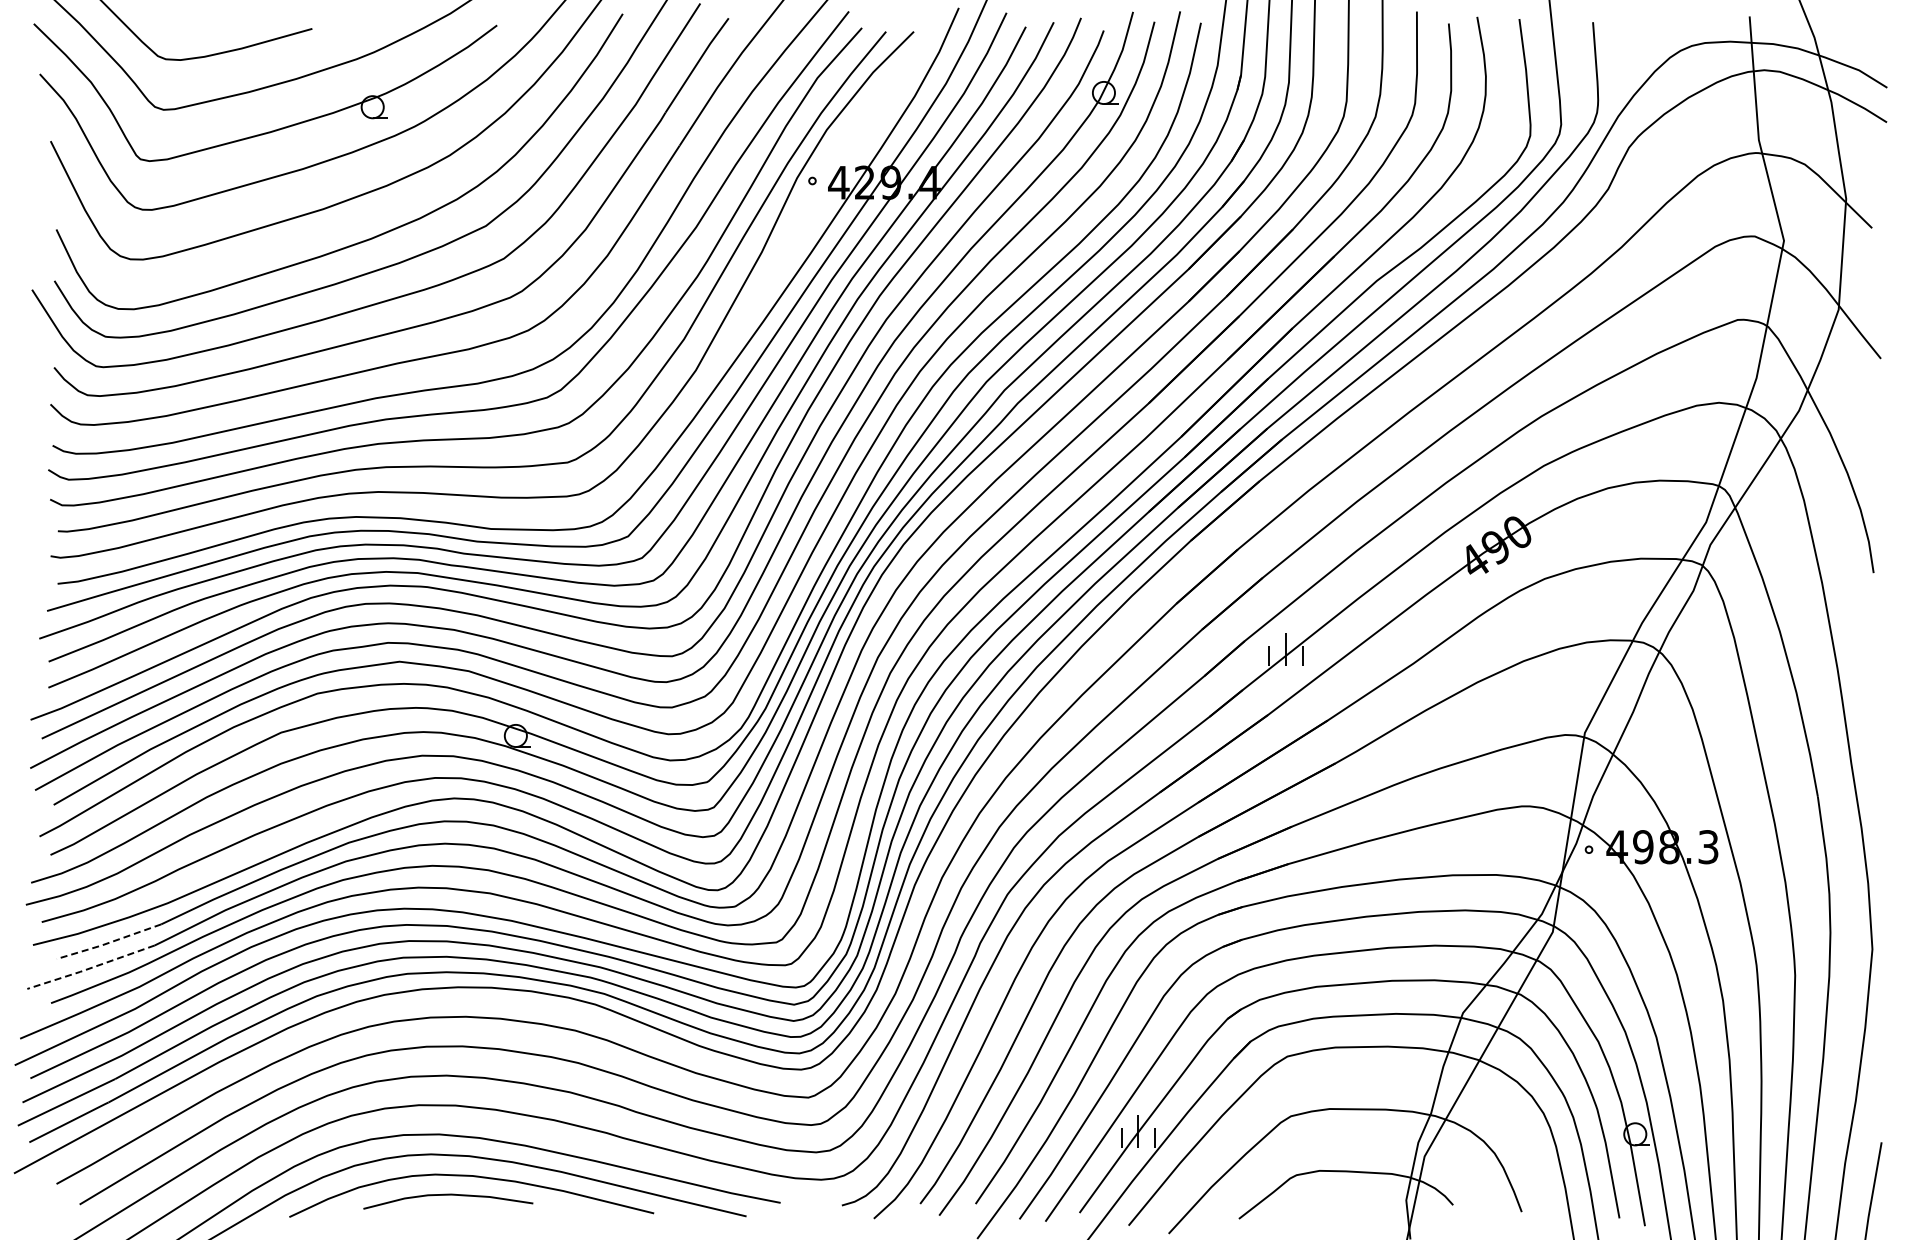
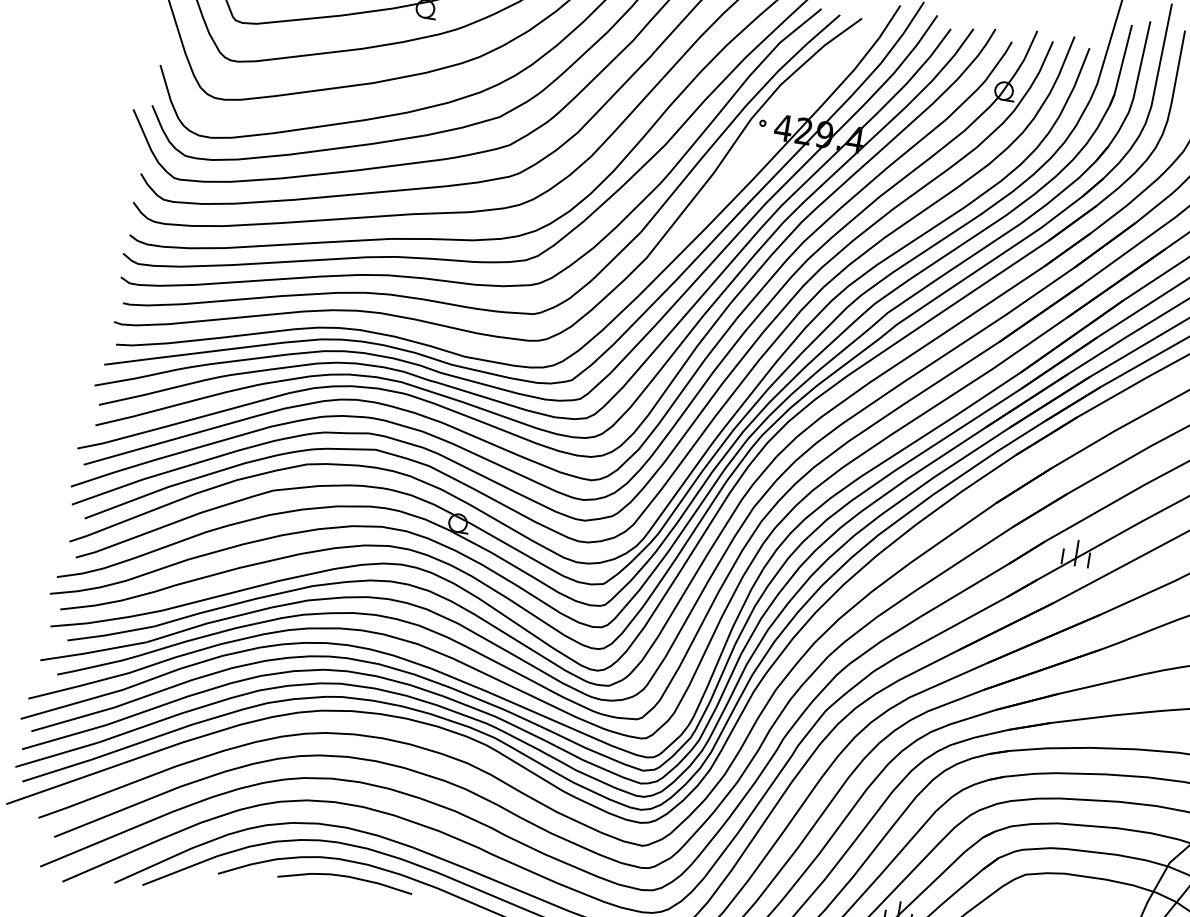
line: (108, 942) -> (110, 634), dashed -> solid
line: (90, 968) -> (92, 652), dashed -> solid

